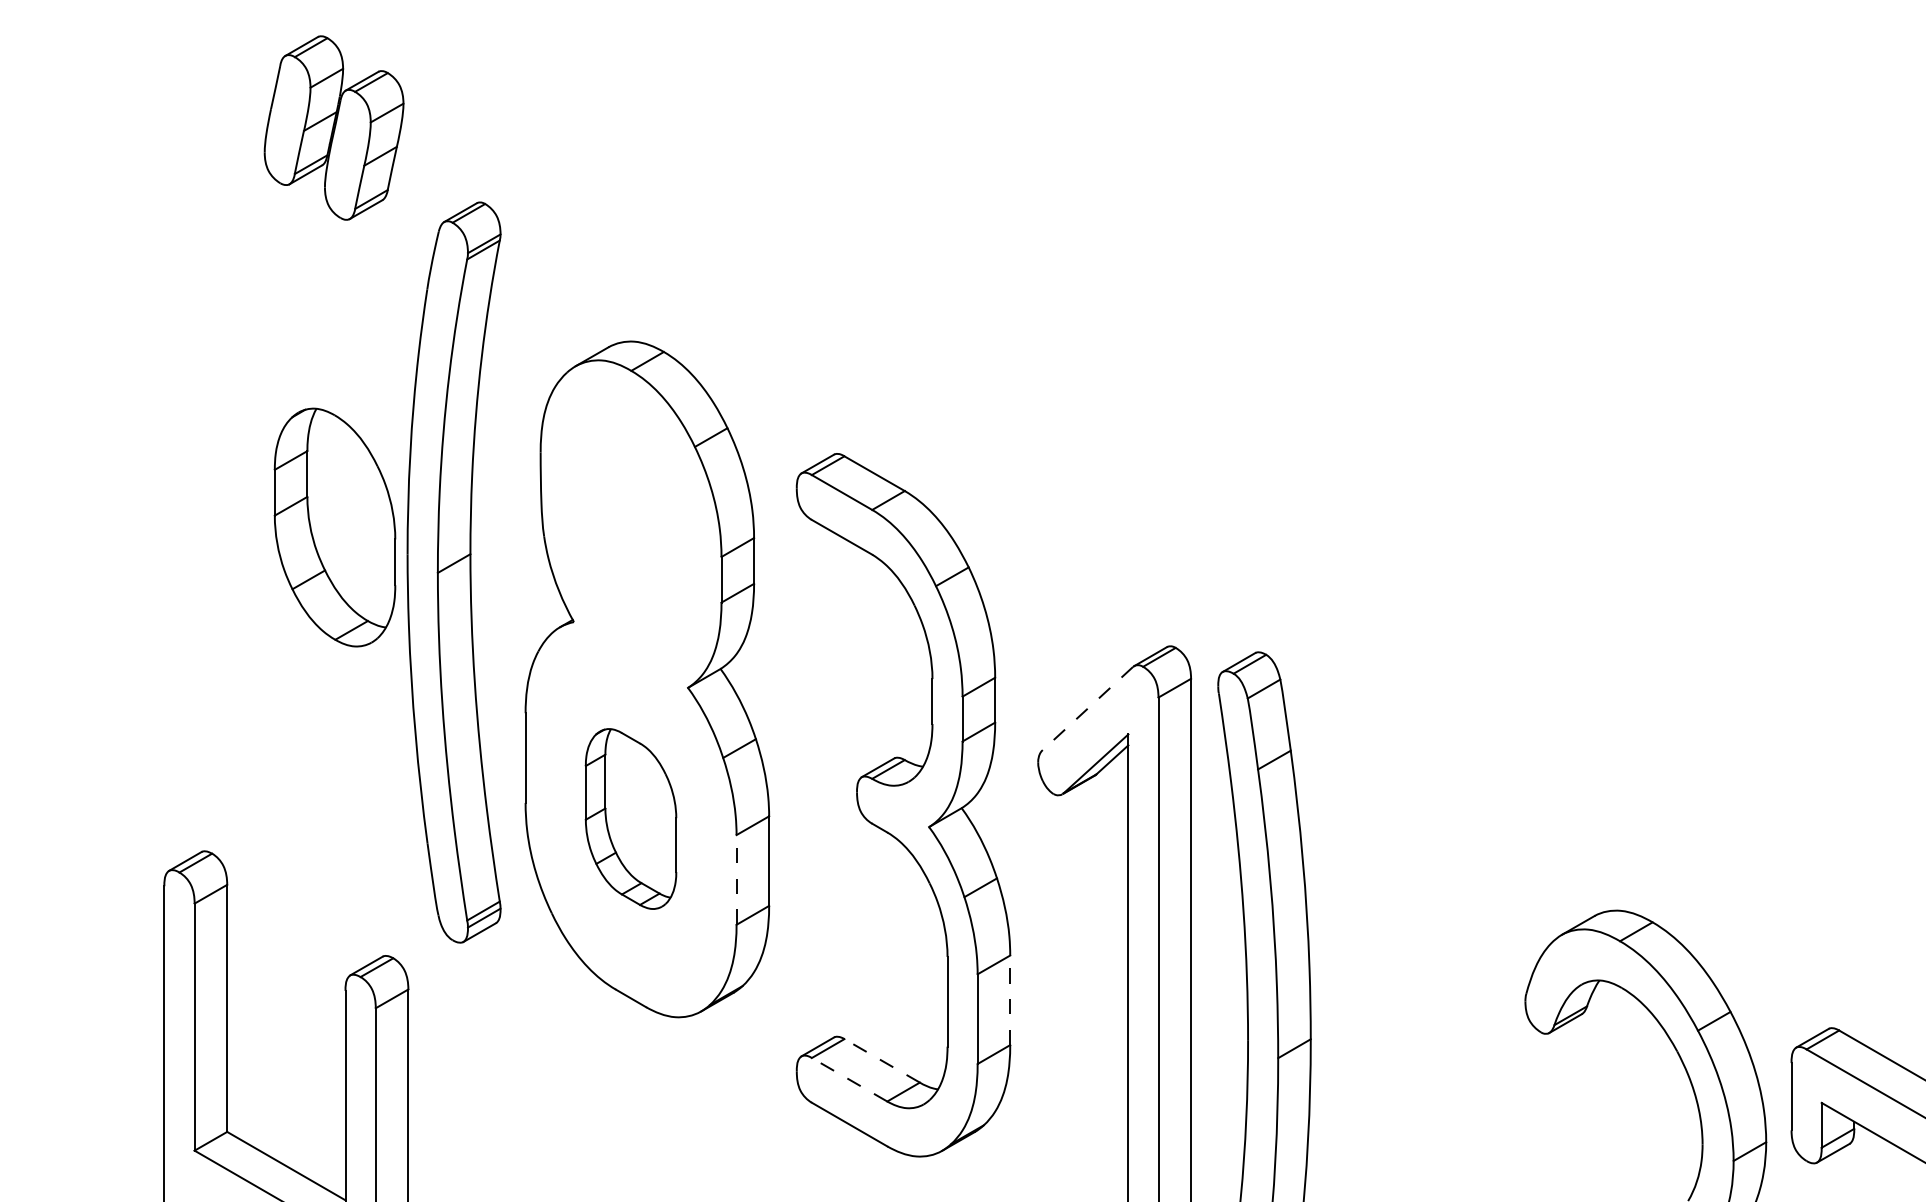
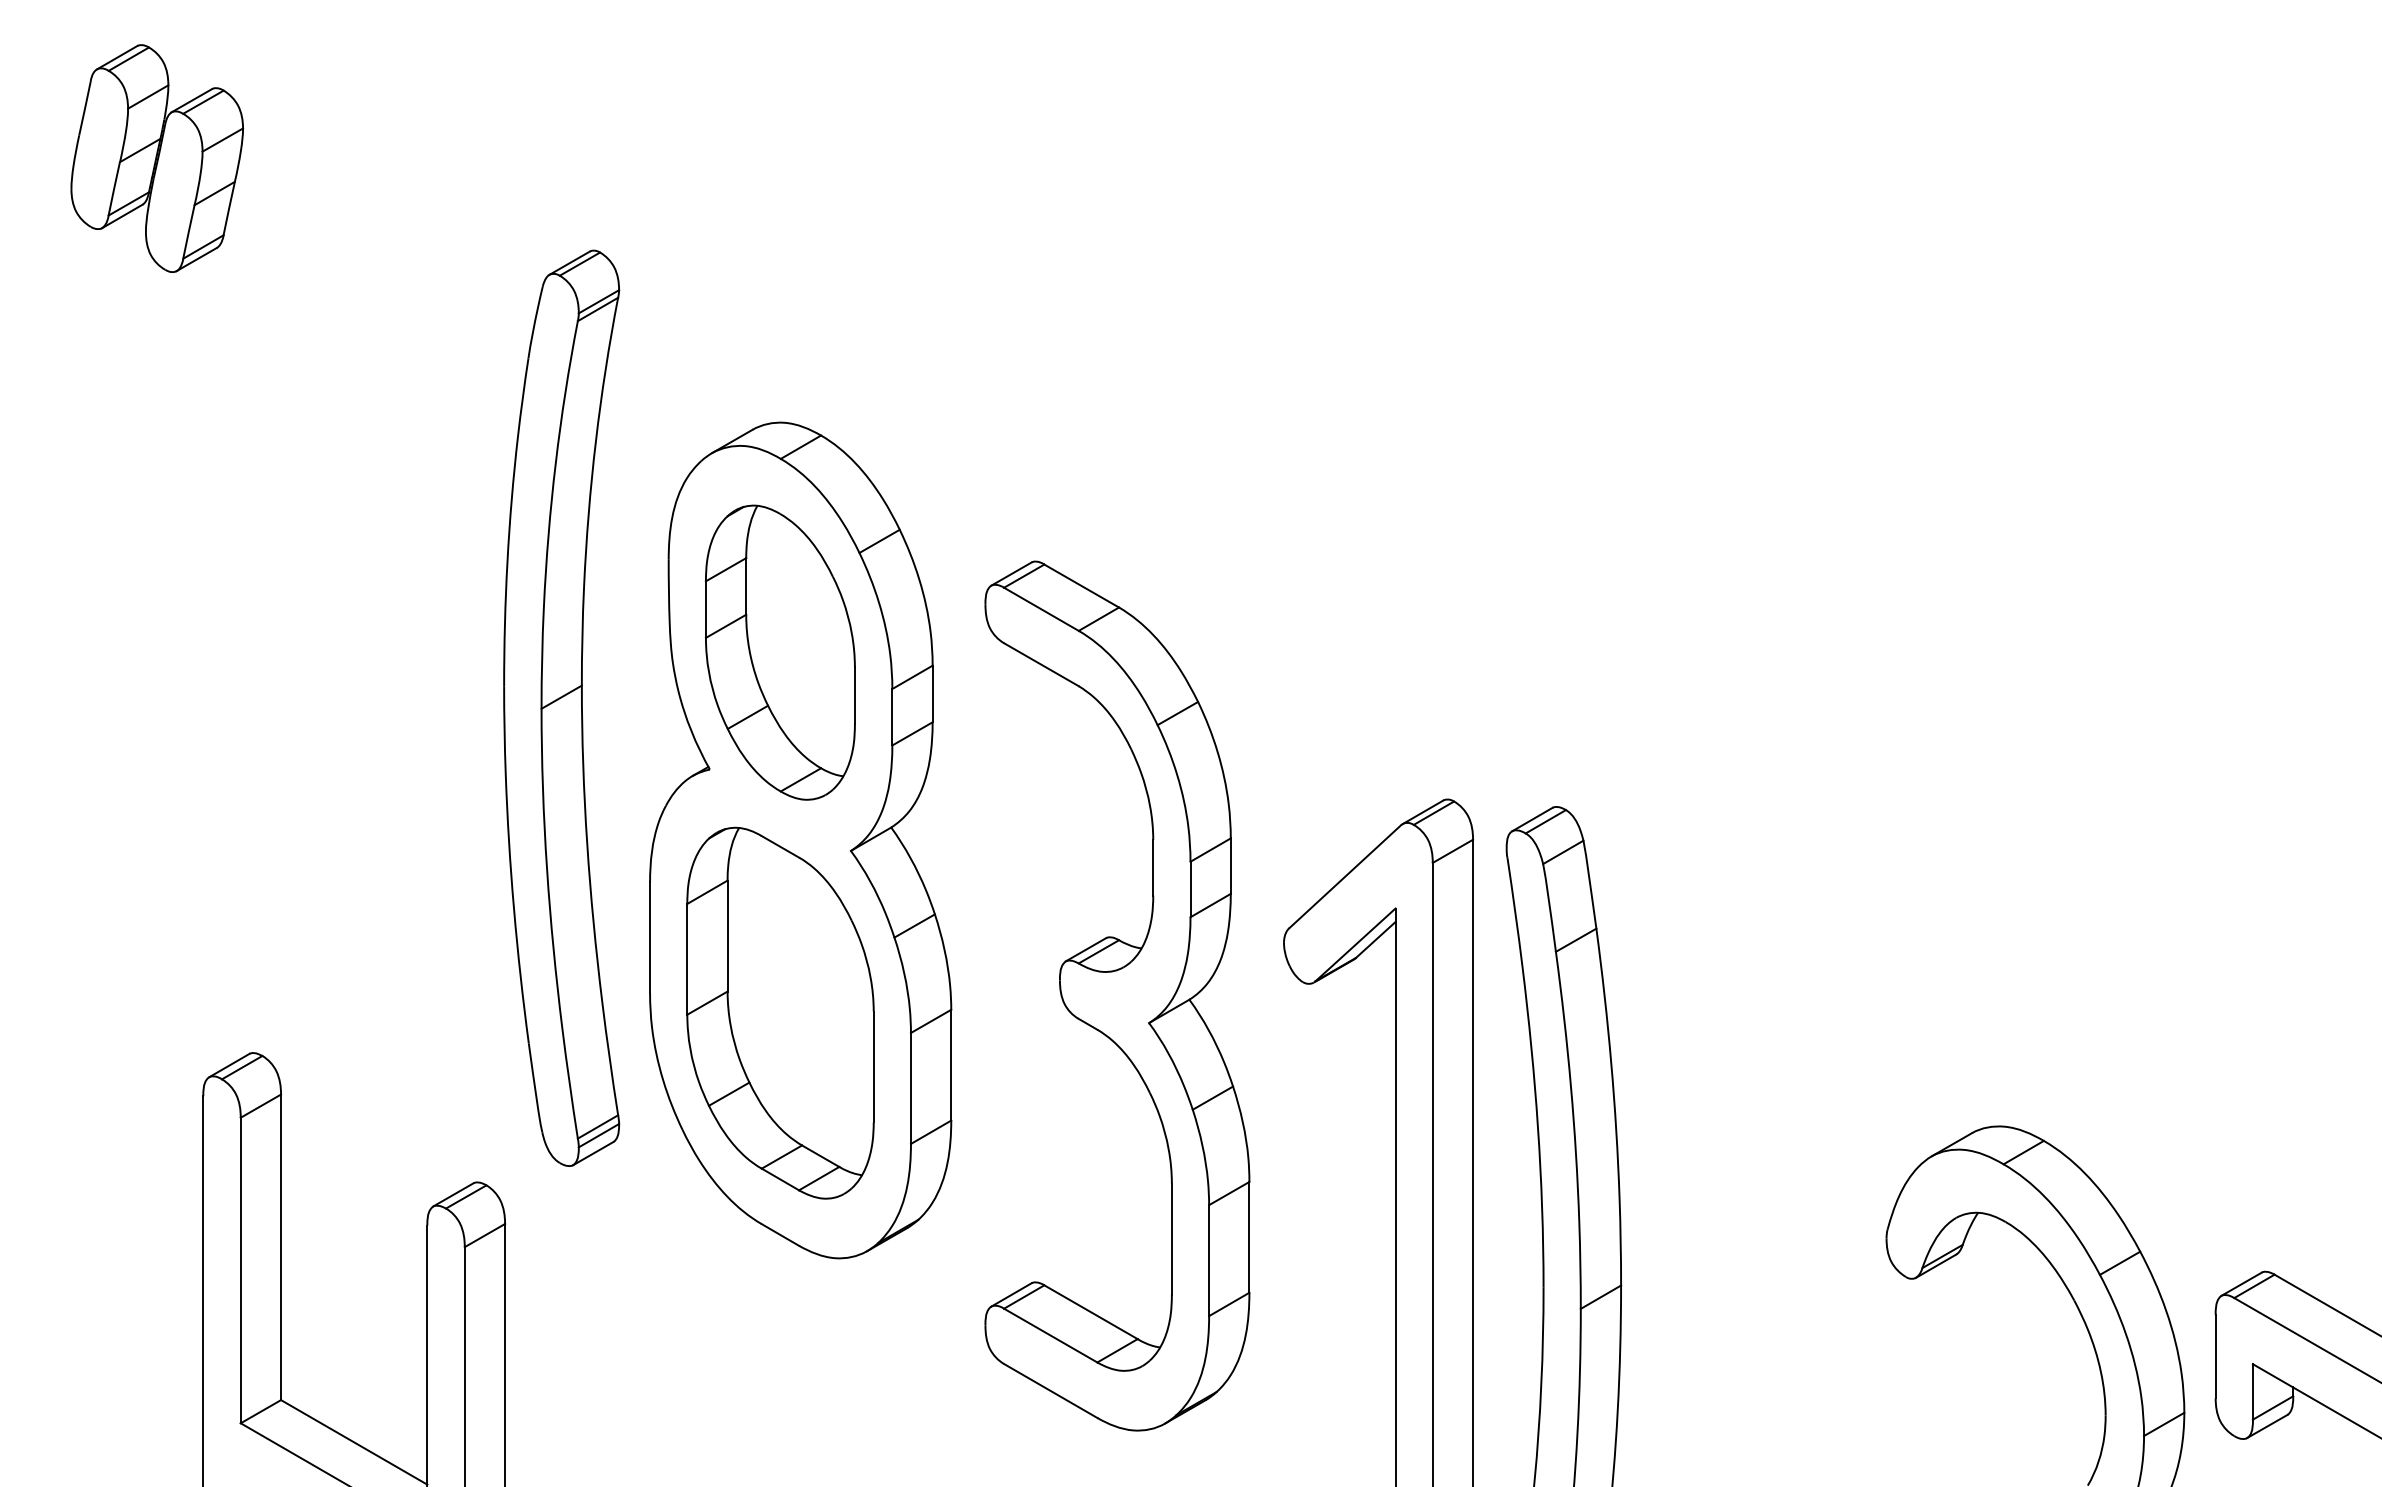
part: (334, 127) -> (157, 158), moved
part: (334, 527) -> (779, 652), moved
line: (1087, 708) -> (1345, 876), dashed -> solid
part: (631, 818) -> (780, 1012), size x1.67
line: (736, 879) -> (910, 1087), dashed -> solid
line: (1010, 999) -> (1249, 1236), dashed -> solid
line: (882, 1061) -> (1091, 1312), dashed -> solid
line: (849, 1079) -> (1050, 1335), dashed -> solid

